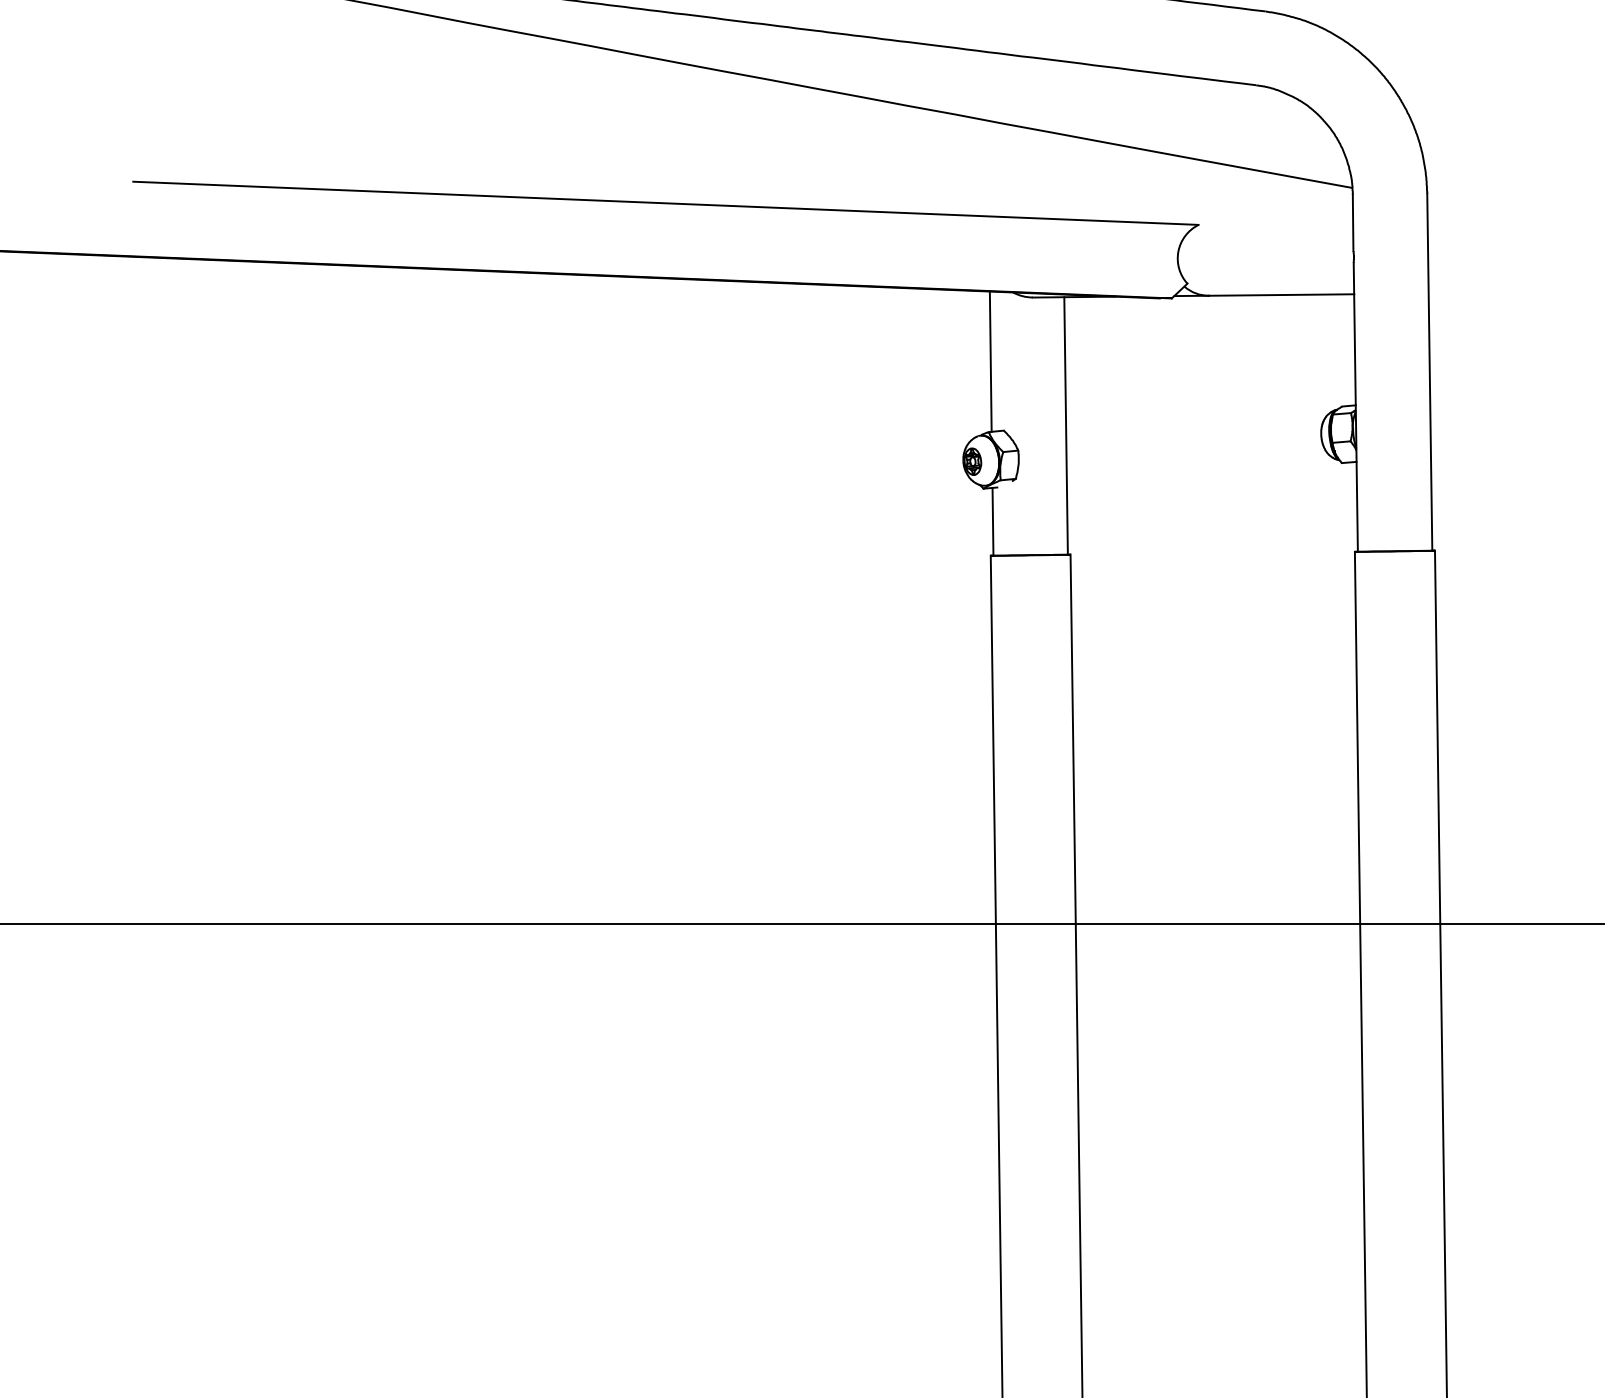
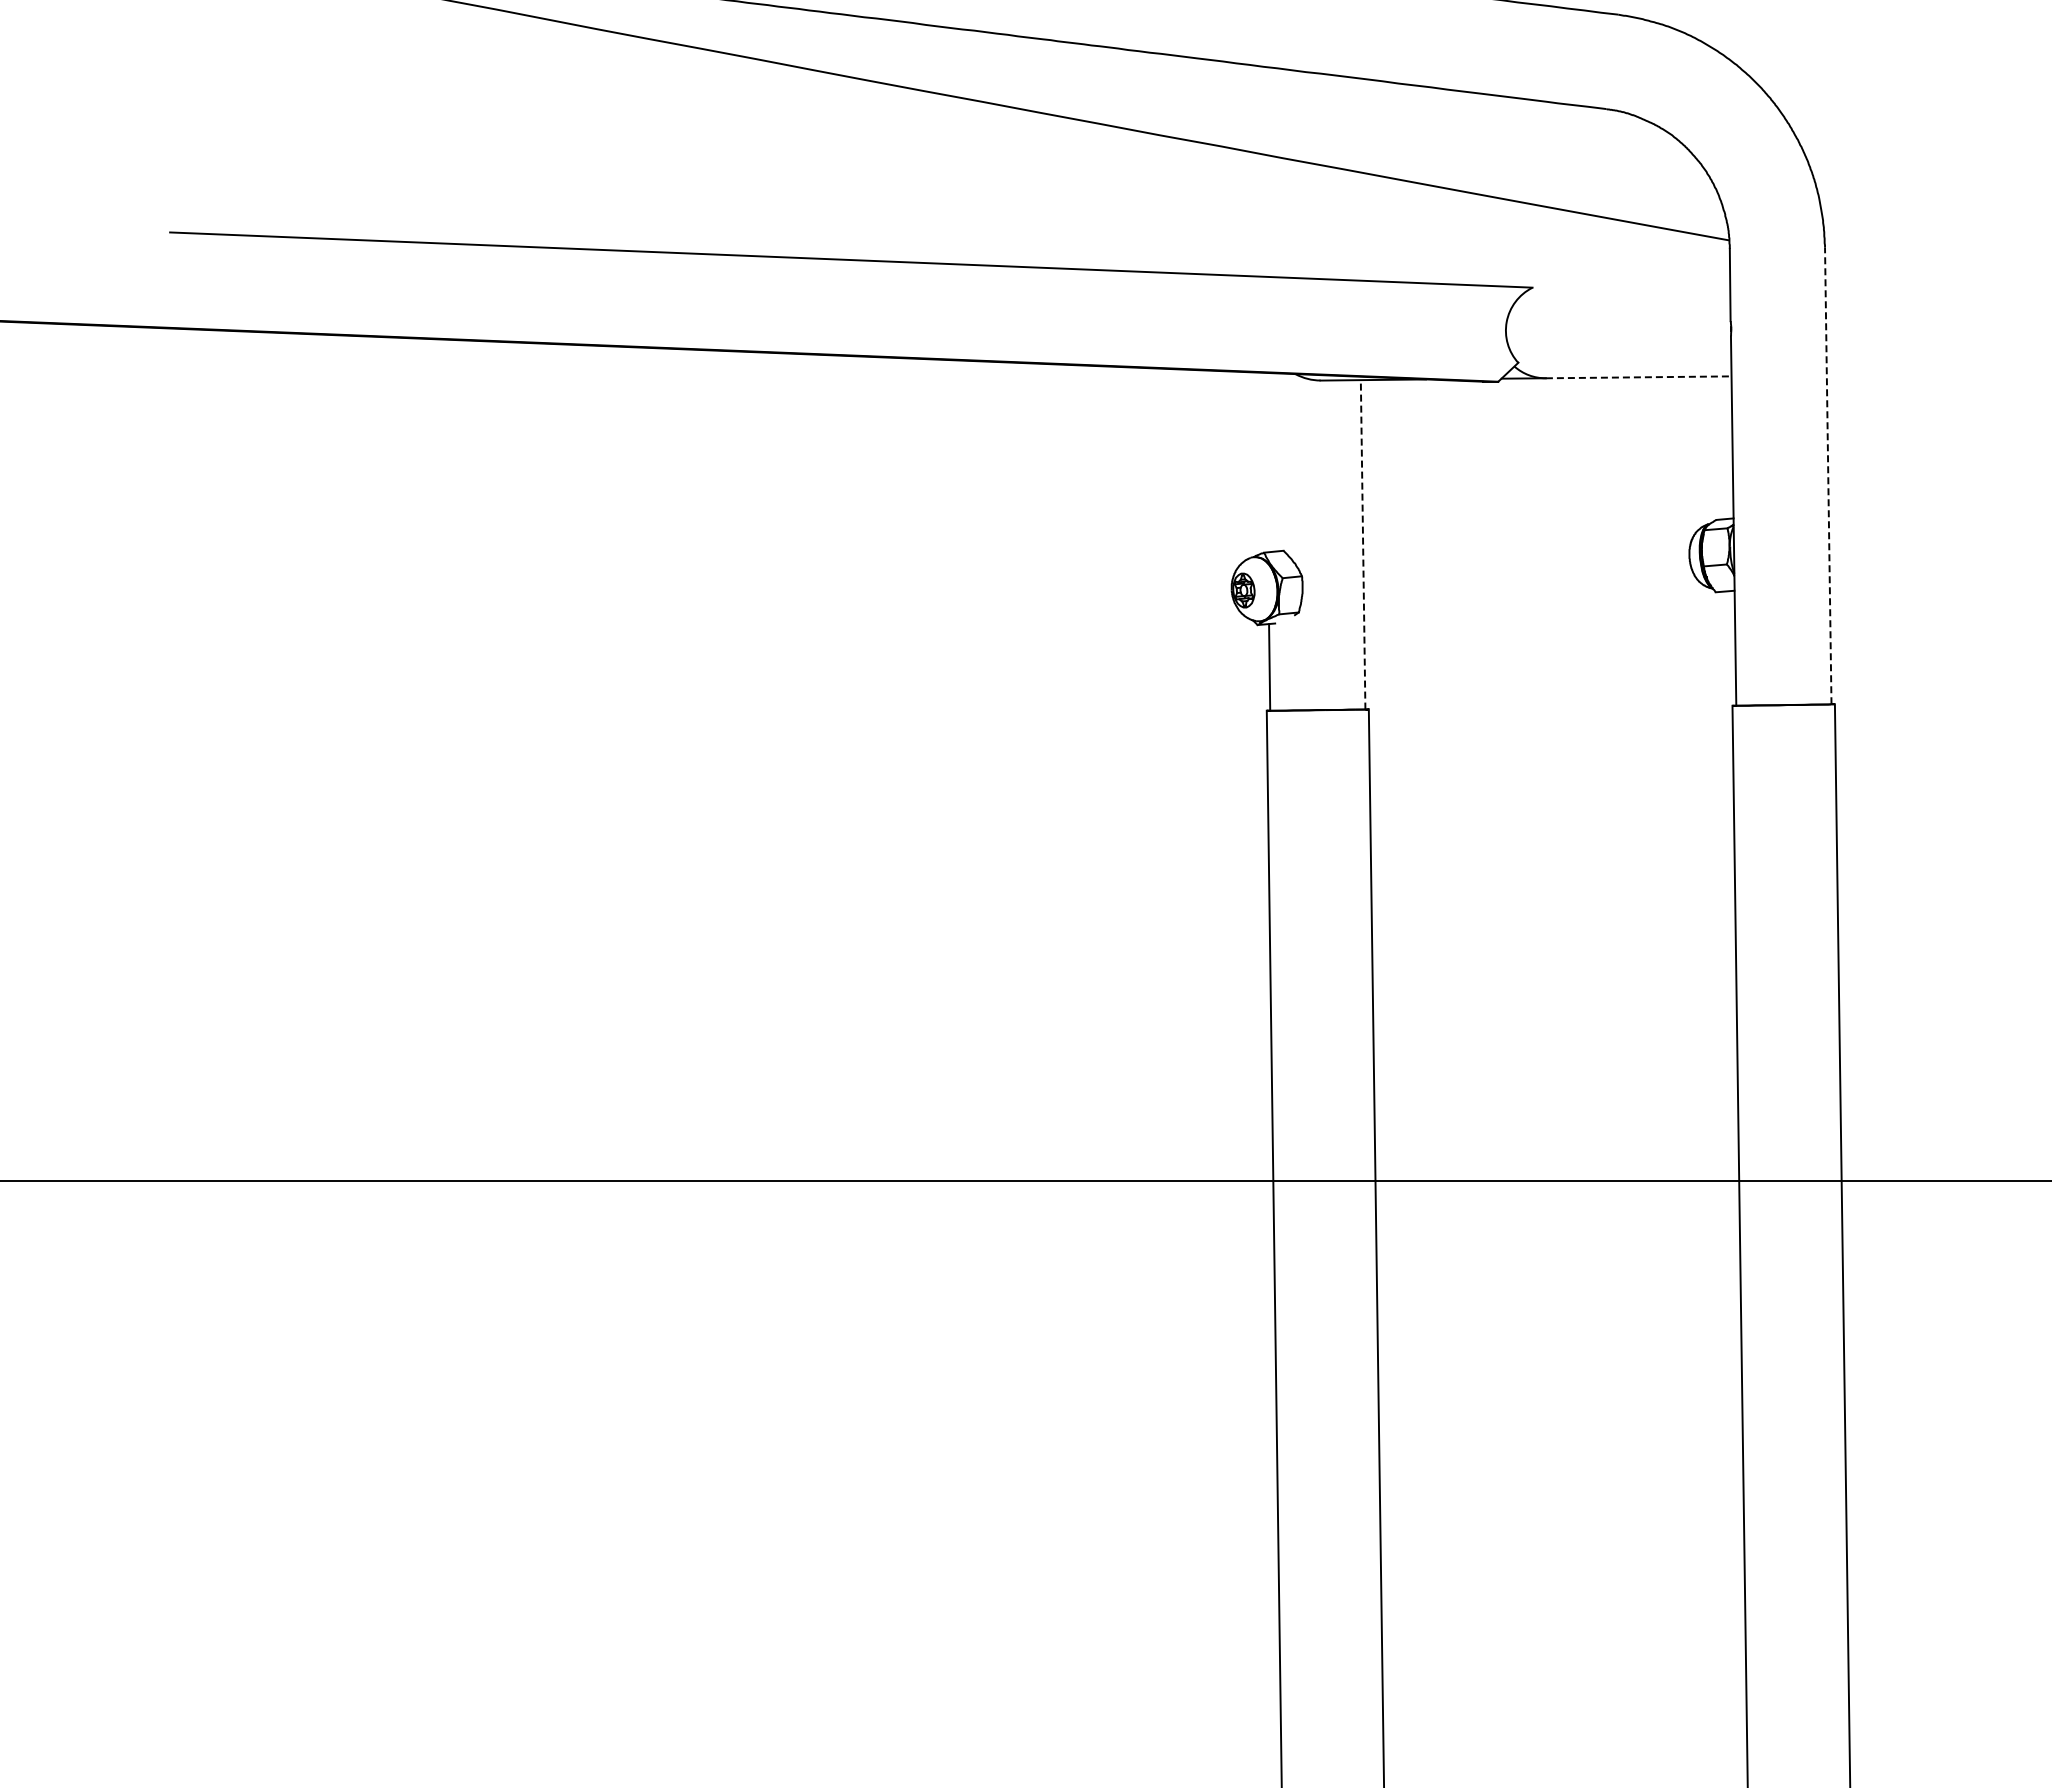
line: (1281, 295) -> (1638, 377), solid -> dashed
line: (990, 361) -> (1266, 462), removed
line: (1429, 371) -> (1828, 475), solid -> dashed
line: (1066, 425) -> (1363, 544), solid -> dashed

